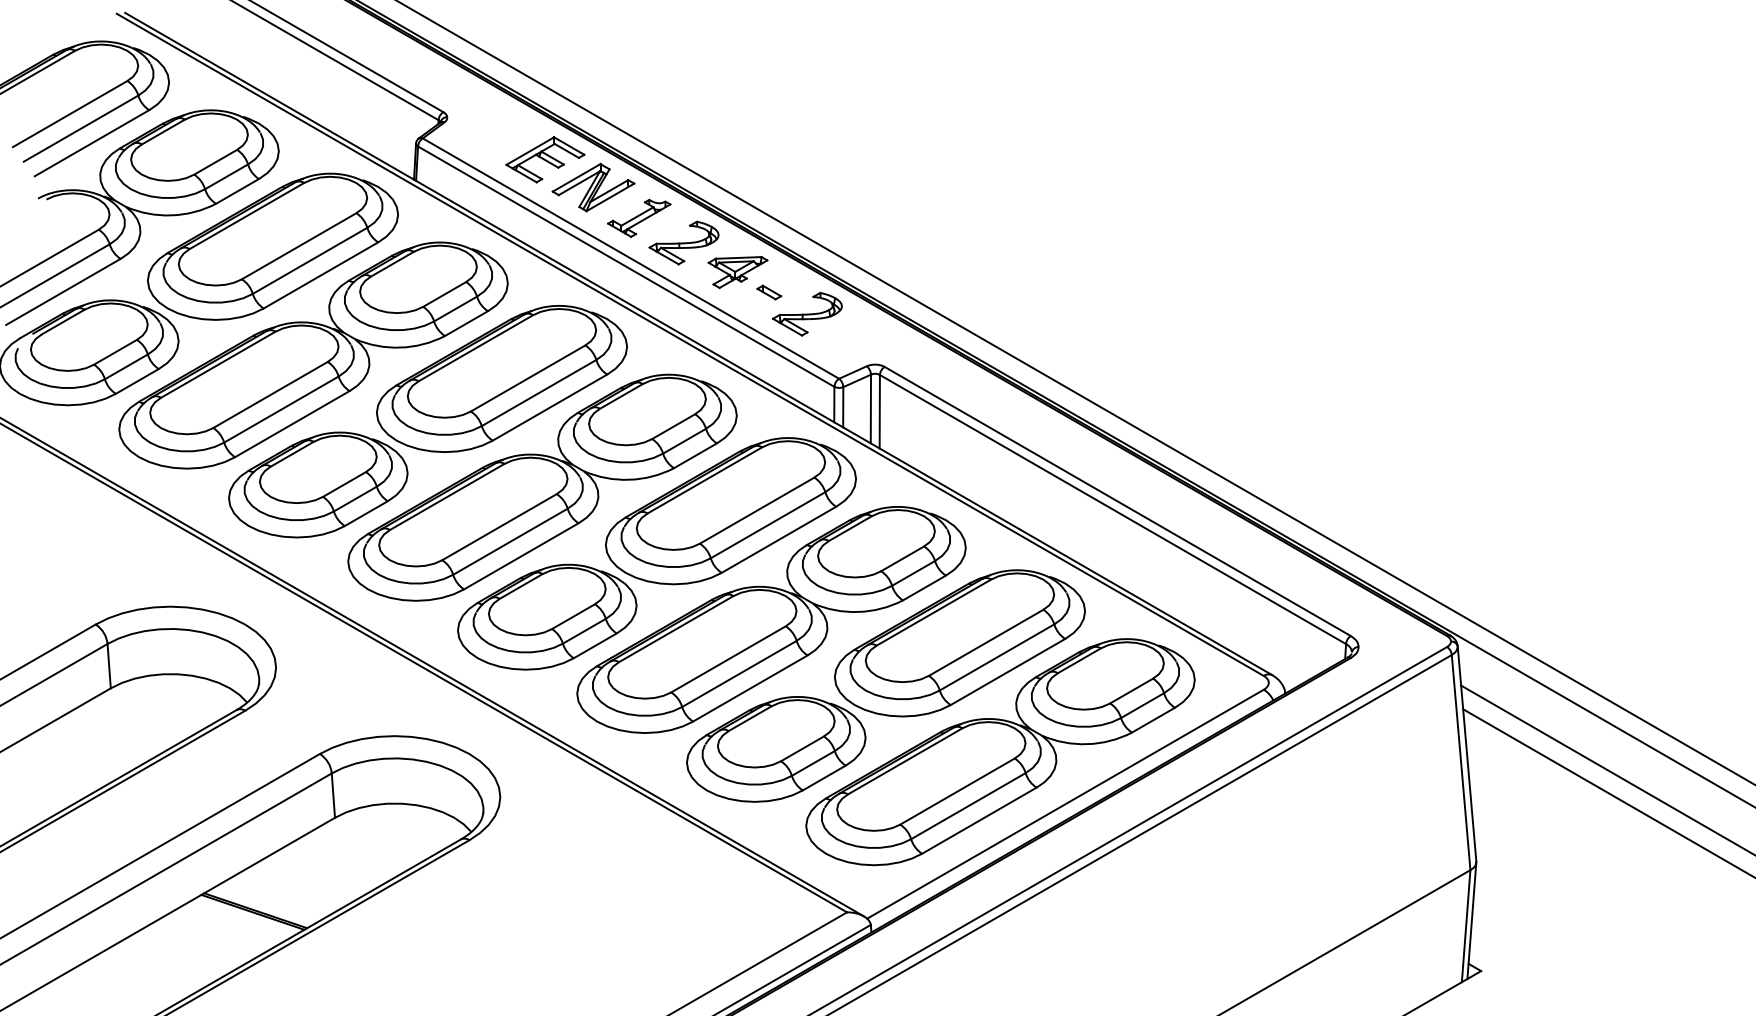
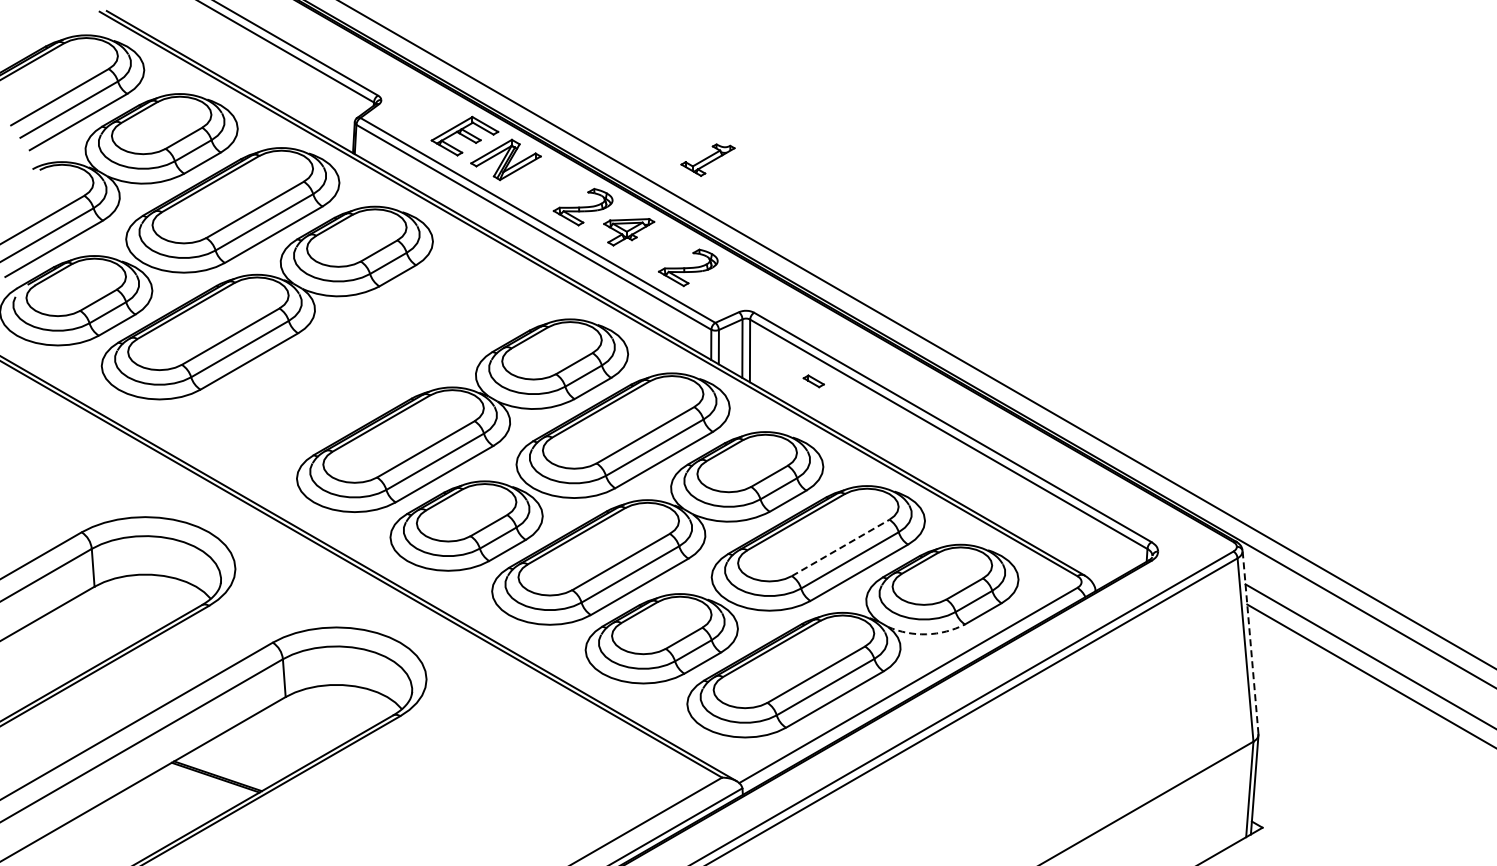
part: (638, 217) -> (707, 159), moved
part: (768, 292) -> (813, 381), moved
part: (427, 420) -> (364, 358), removed
line: (987, 642) -> (841, 547), solid -> dashed
arc: (1086, 744) -> (926, 634), solid -> dashed
line: (1466, 752) -> (1250, 641), solid -> dashed

